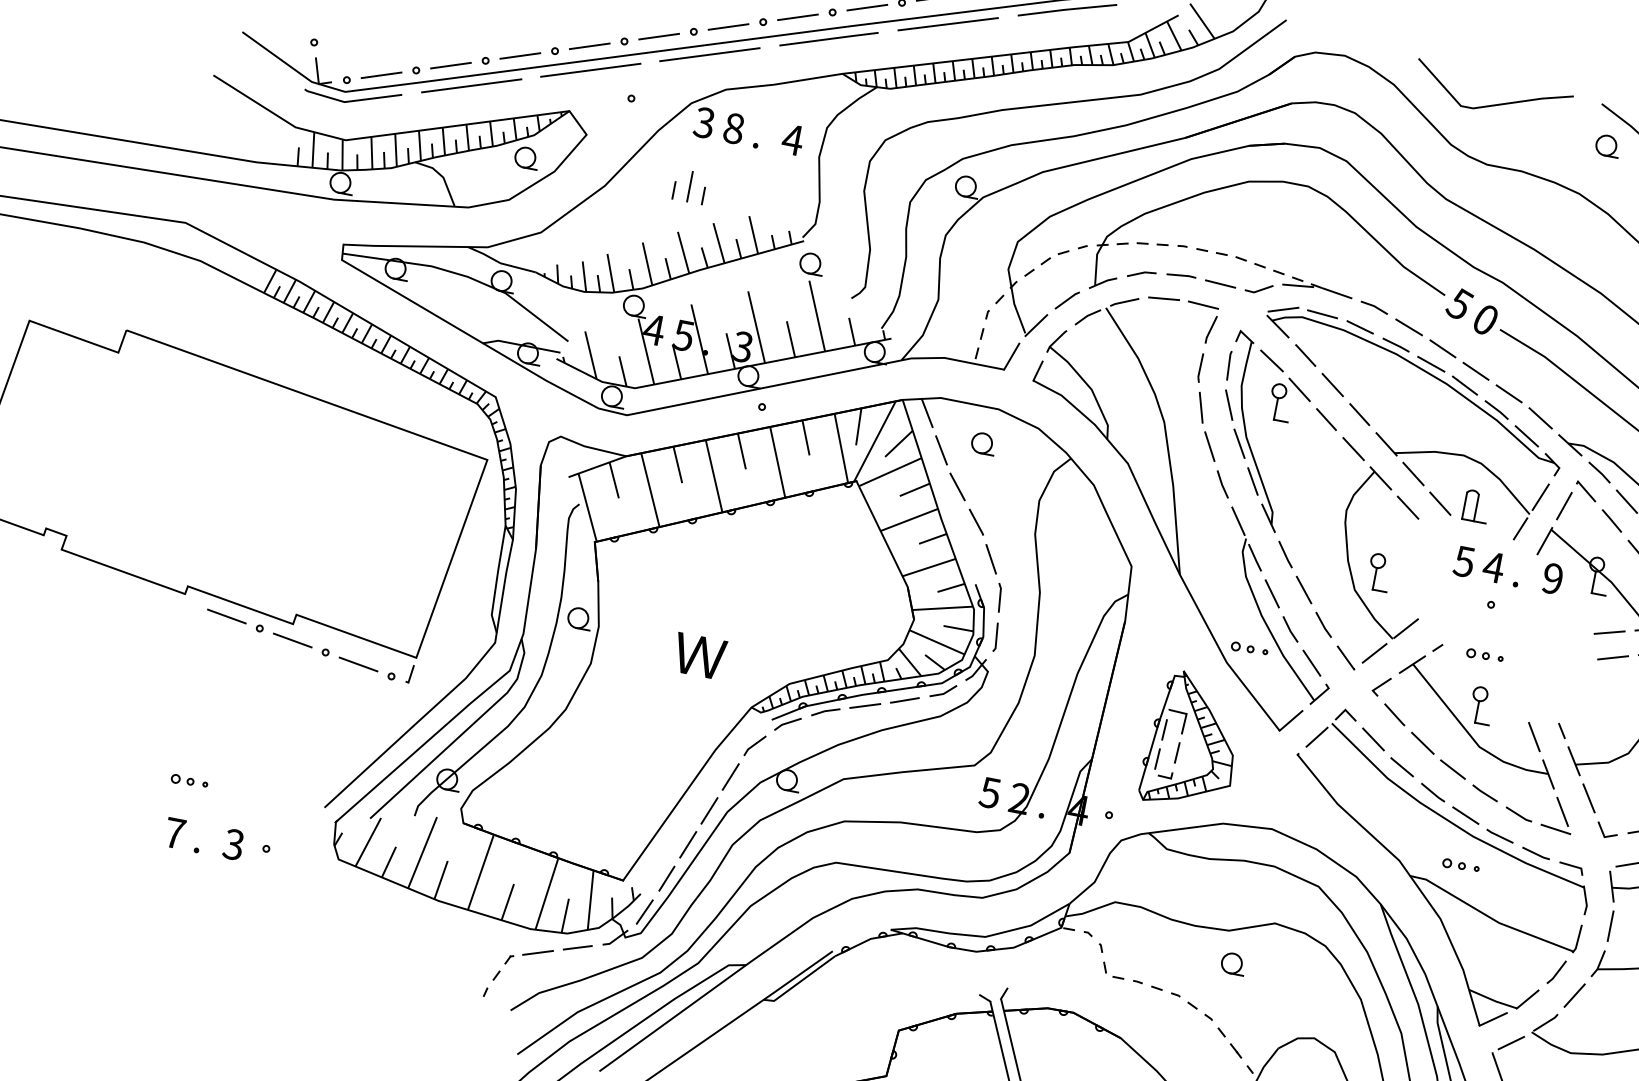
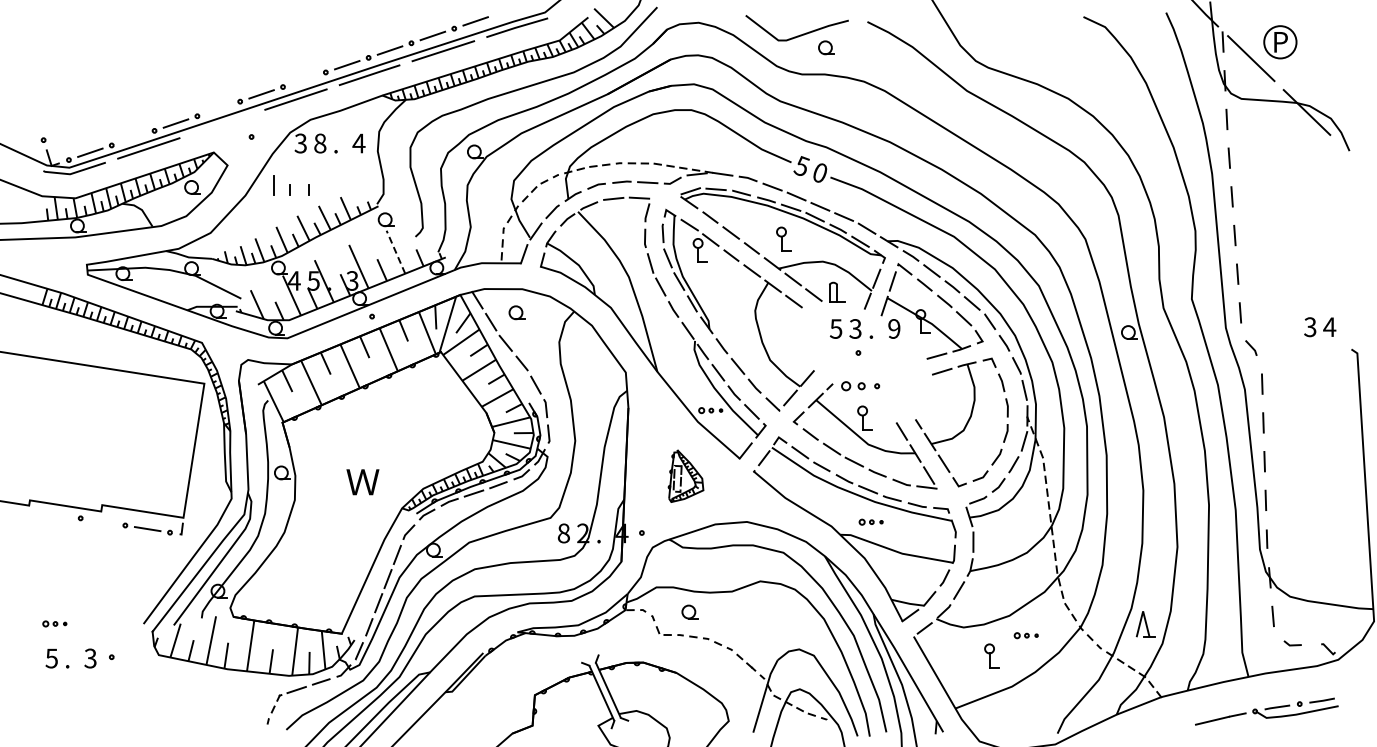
line: (728, 26) -> (304, 79), removed
line: (589, 45) -> (218, 108), removed
line: (449, 65) -> (132, 138), removed
line: (591, 69) -> (222, 123), removed
part: (1608, 145) -> (826, 47), moved
line: (688, 186) -> (273, 185), moved
line: (816, 314) -> (395, 251), solid -> dashed
text: (1493, 566) -> (855, 328), 4 -> 3
part: (1379, 571) -> (783, 238), moved
line: (227, 616) -> (58, 514), removed
line: (292, 639) -> (102, 521), removed
part: (1484, 654) -> (860, 385), size x1.6
part: (1191, 742) -> (685, 476), size x0.6
text: (989, 792) -> (563, 533), 5 -> 8
text: (174, 833) -> (51, 658), 7 -> 5
part: (1232, 962) -> (689, 611), moved

